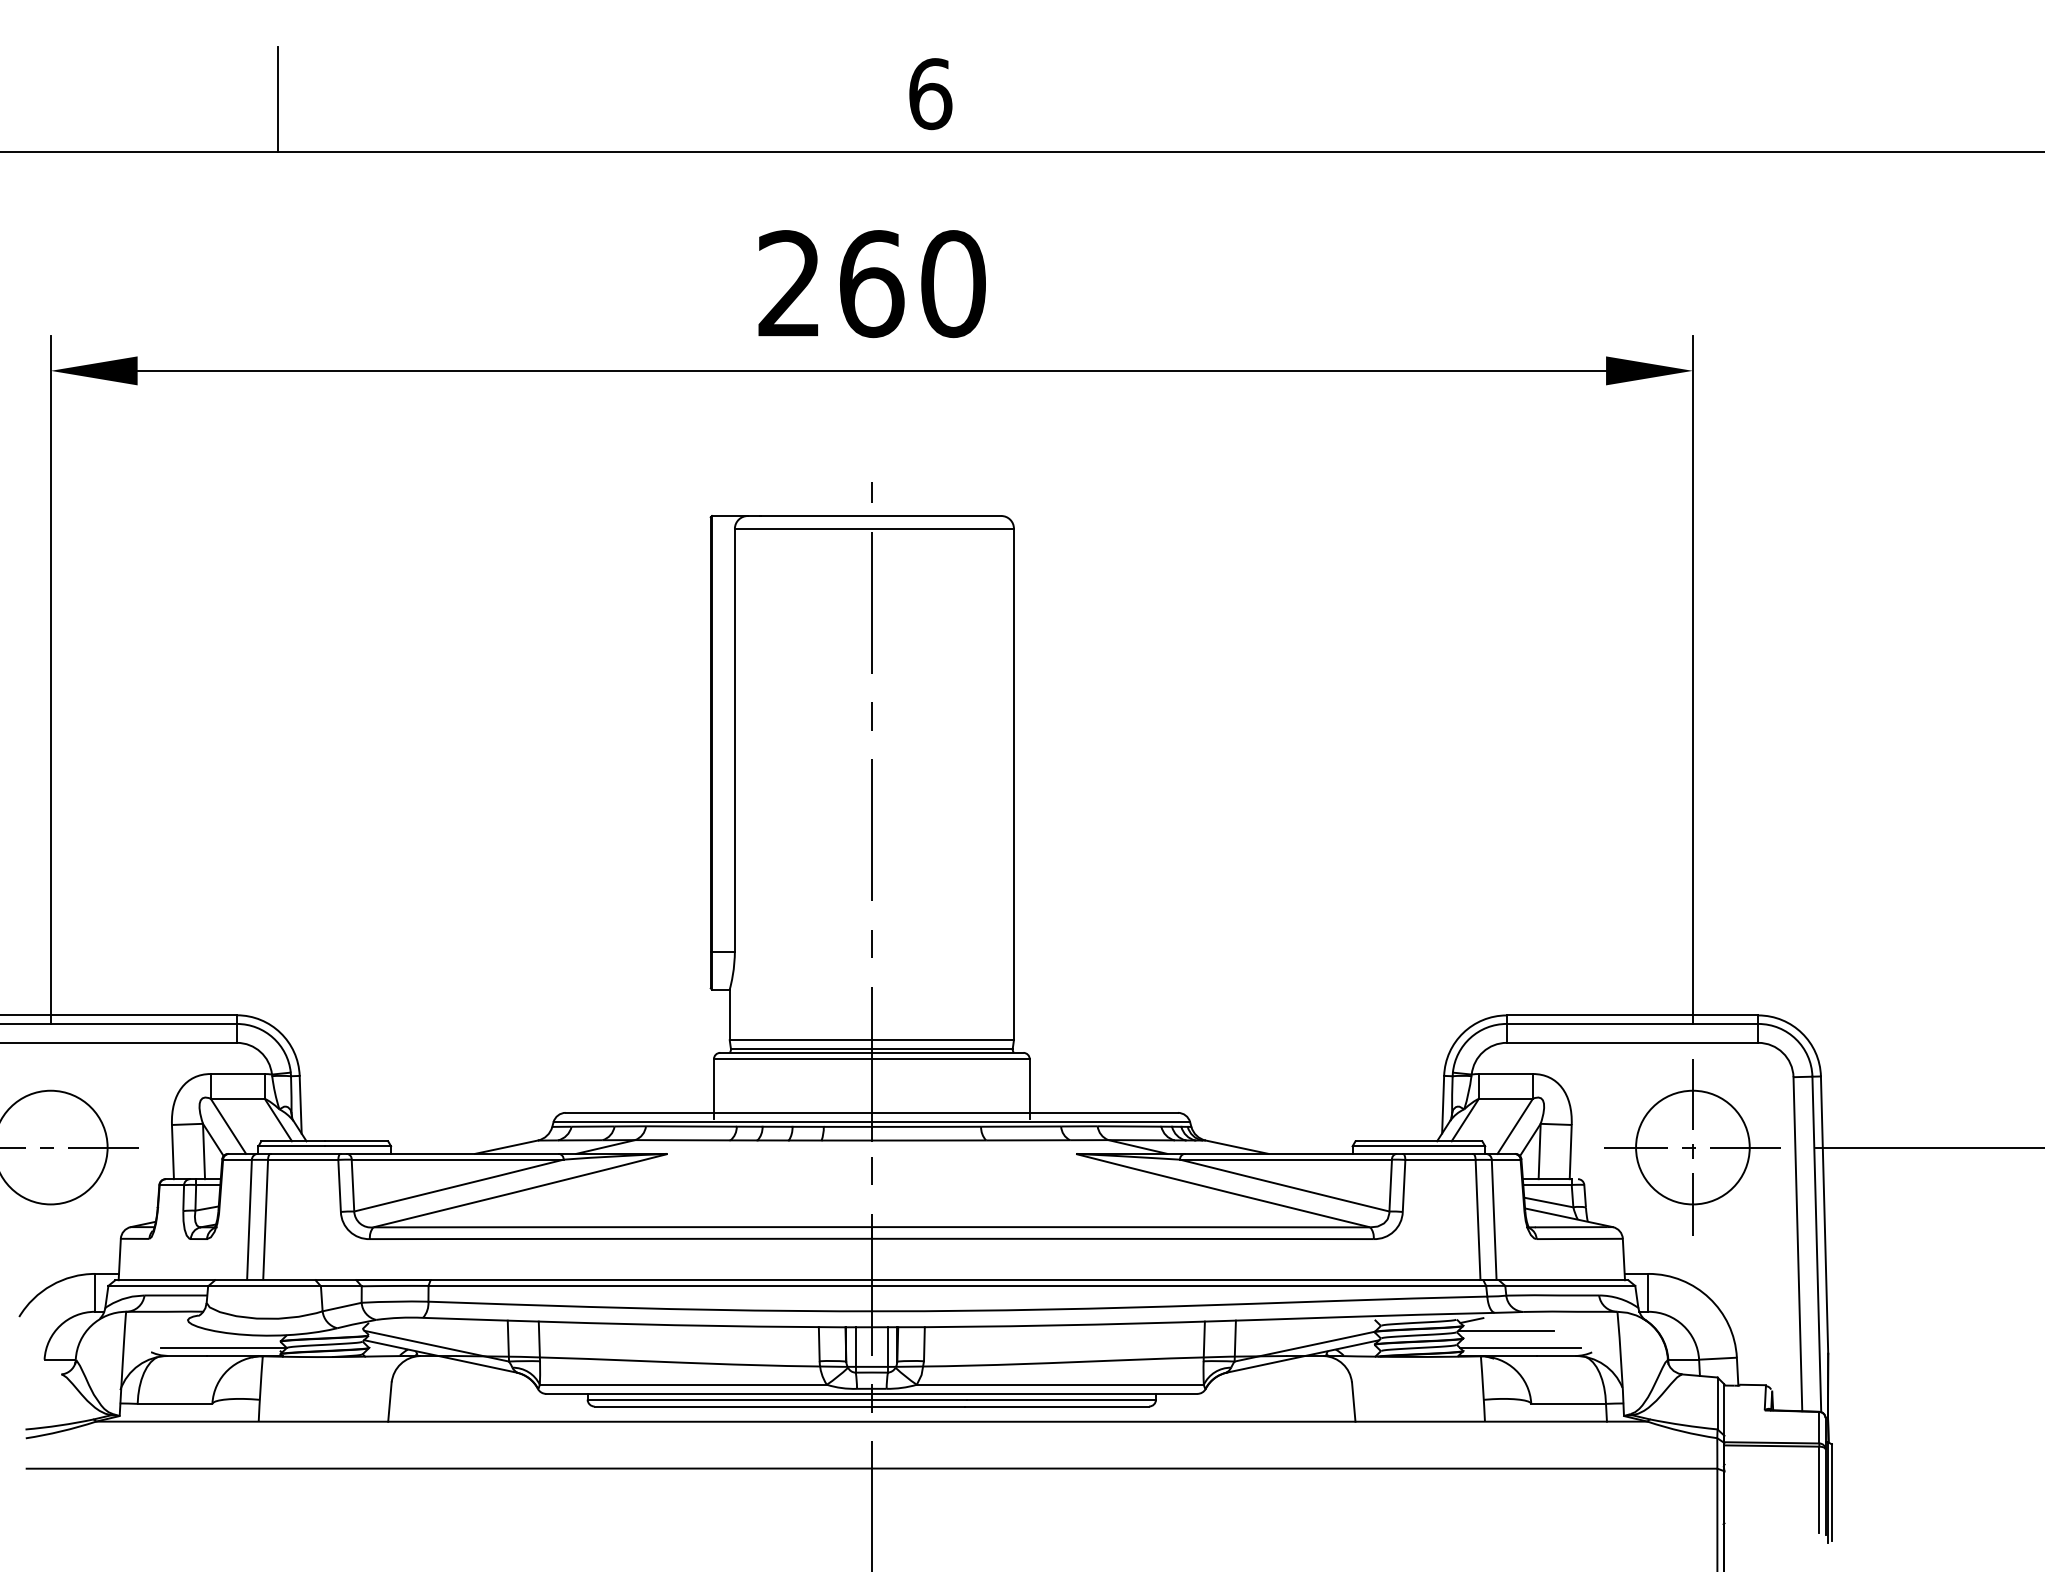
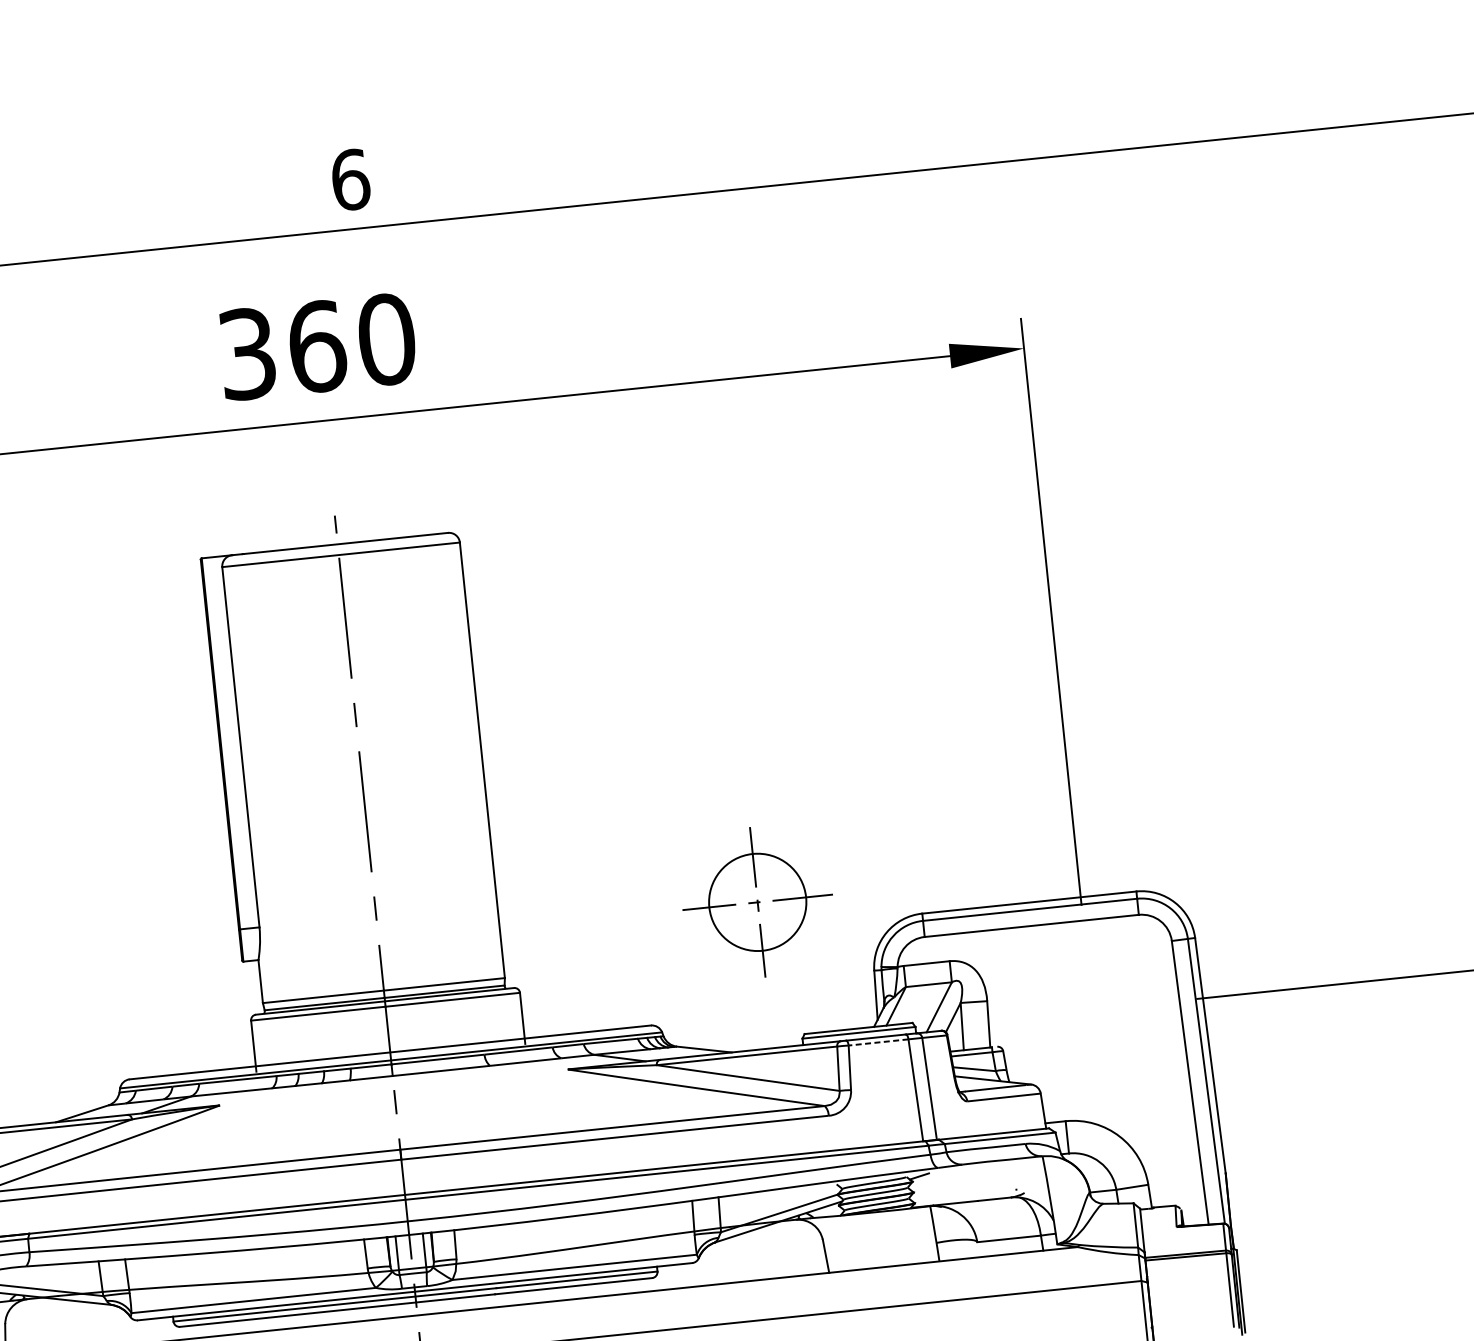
text: (789, 284) -> (247, 354), 260 -> 360
part: (1692, 1147) -> (757, 902), moved
line: (1440, 1159) -> (878, 1042), solid -> dashed
line: (1506, 1330) -> (949, 1181), removed
line: (1519, 1347) -> (962, 1195), removed

